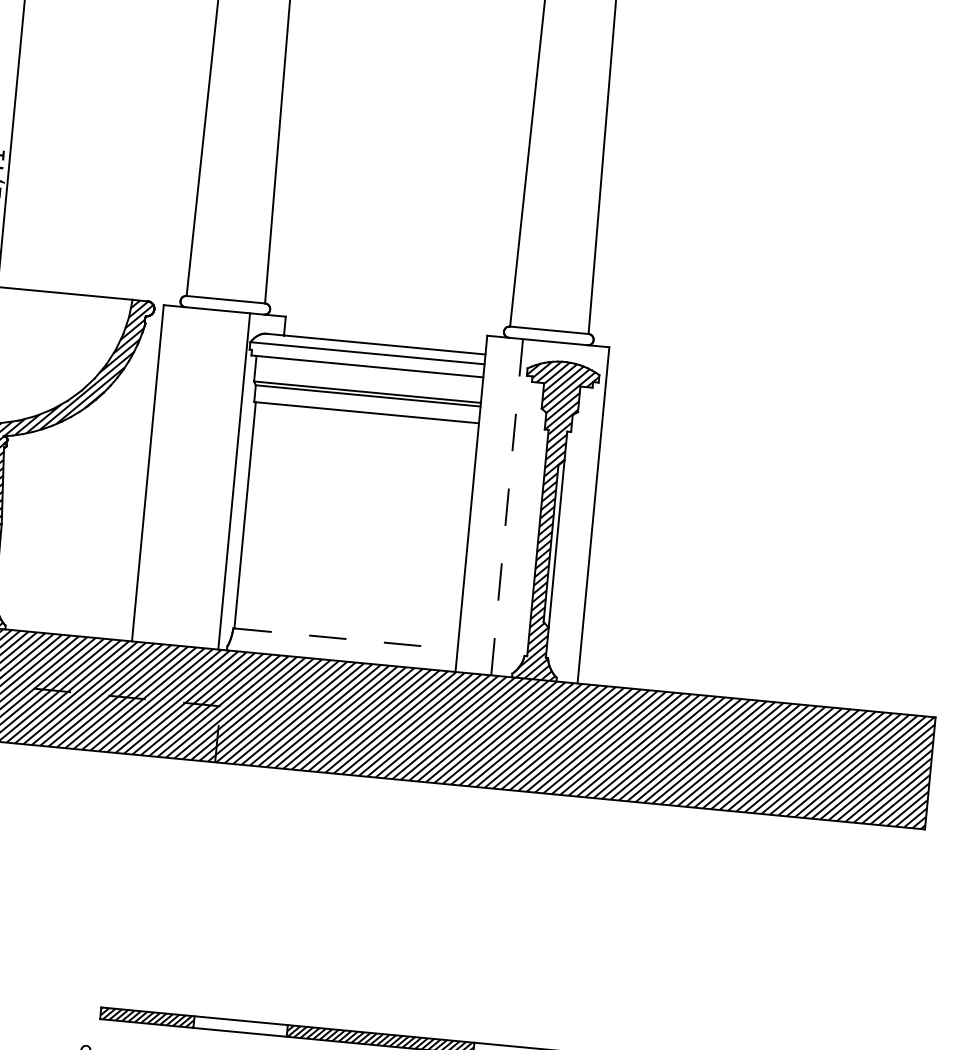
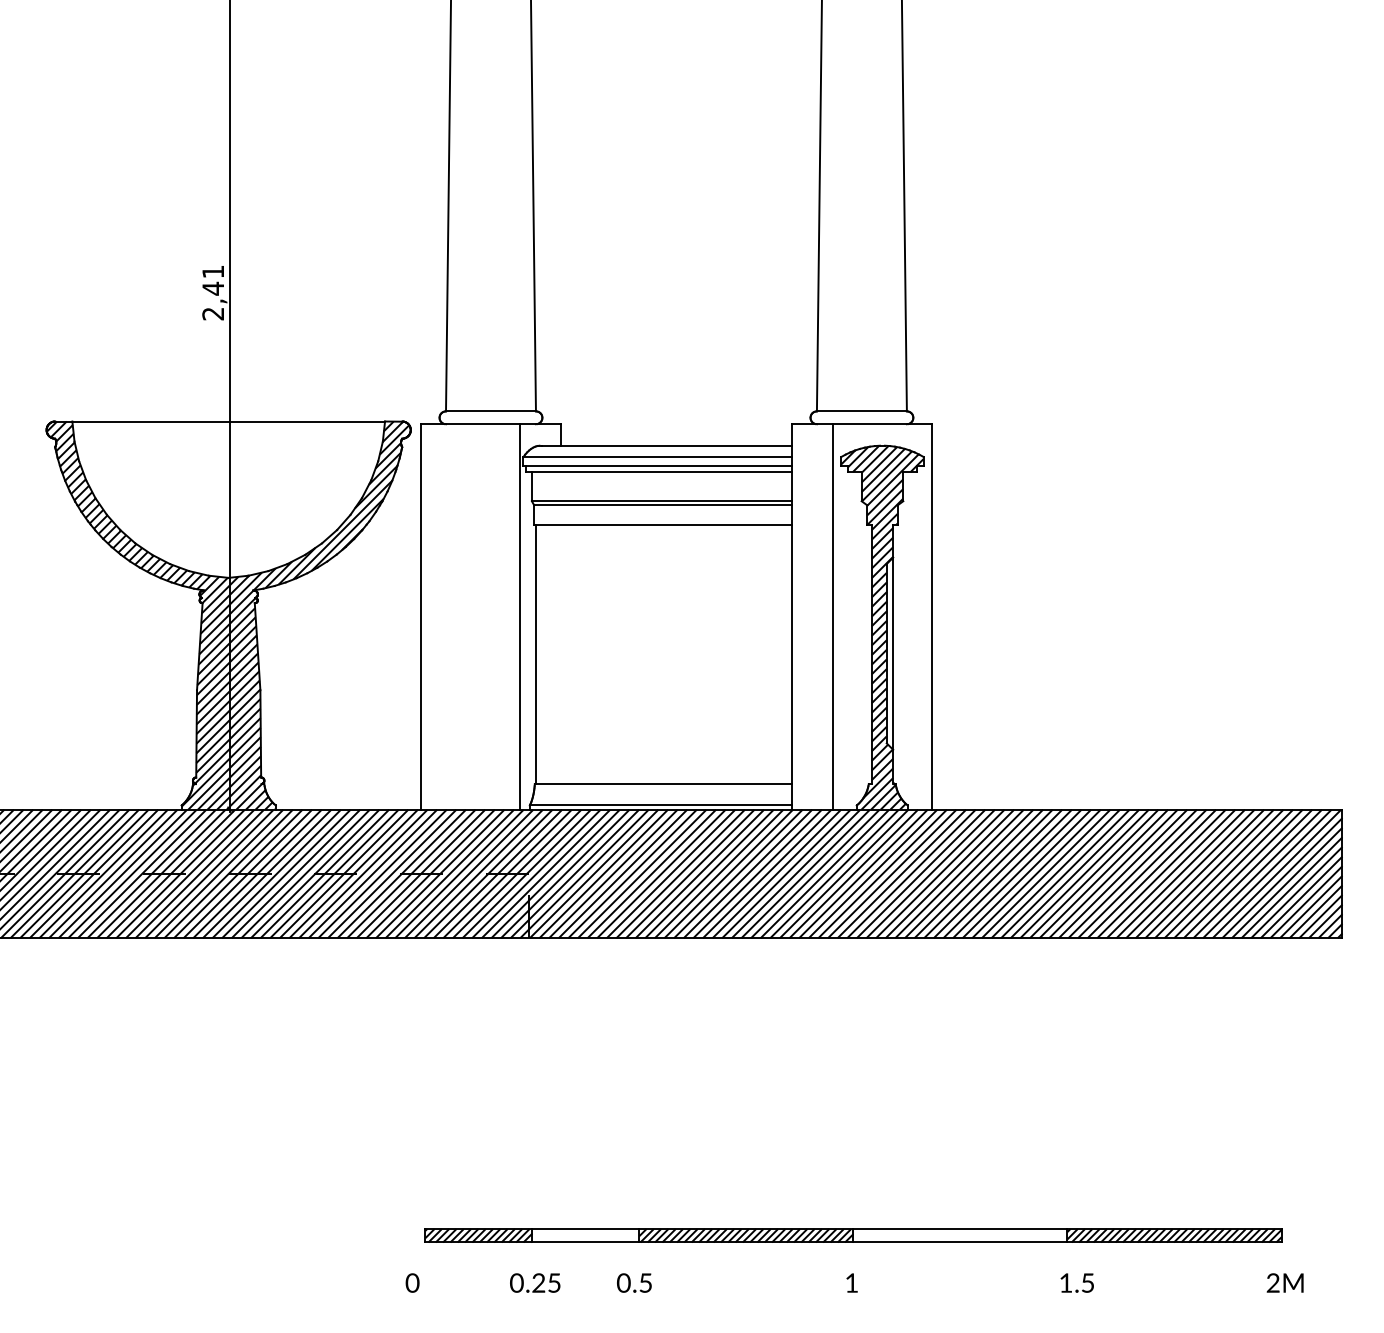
line: (367, 360) -> (658, 465), added
line: (506, 507) -> (832, 617), dashed -> solid
line: (346, 639) -> (664, 784), dashed -> solid
line: (341, 657) -> (660, 805), added

